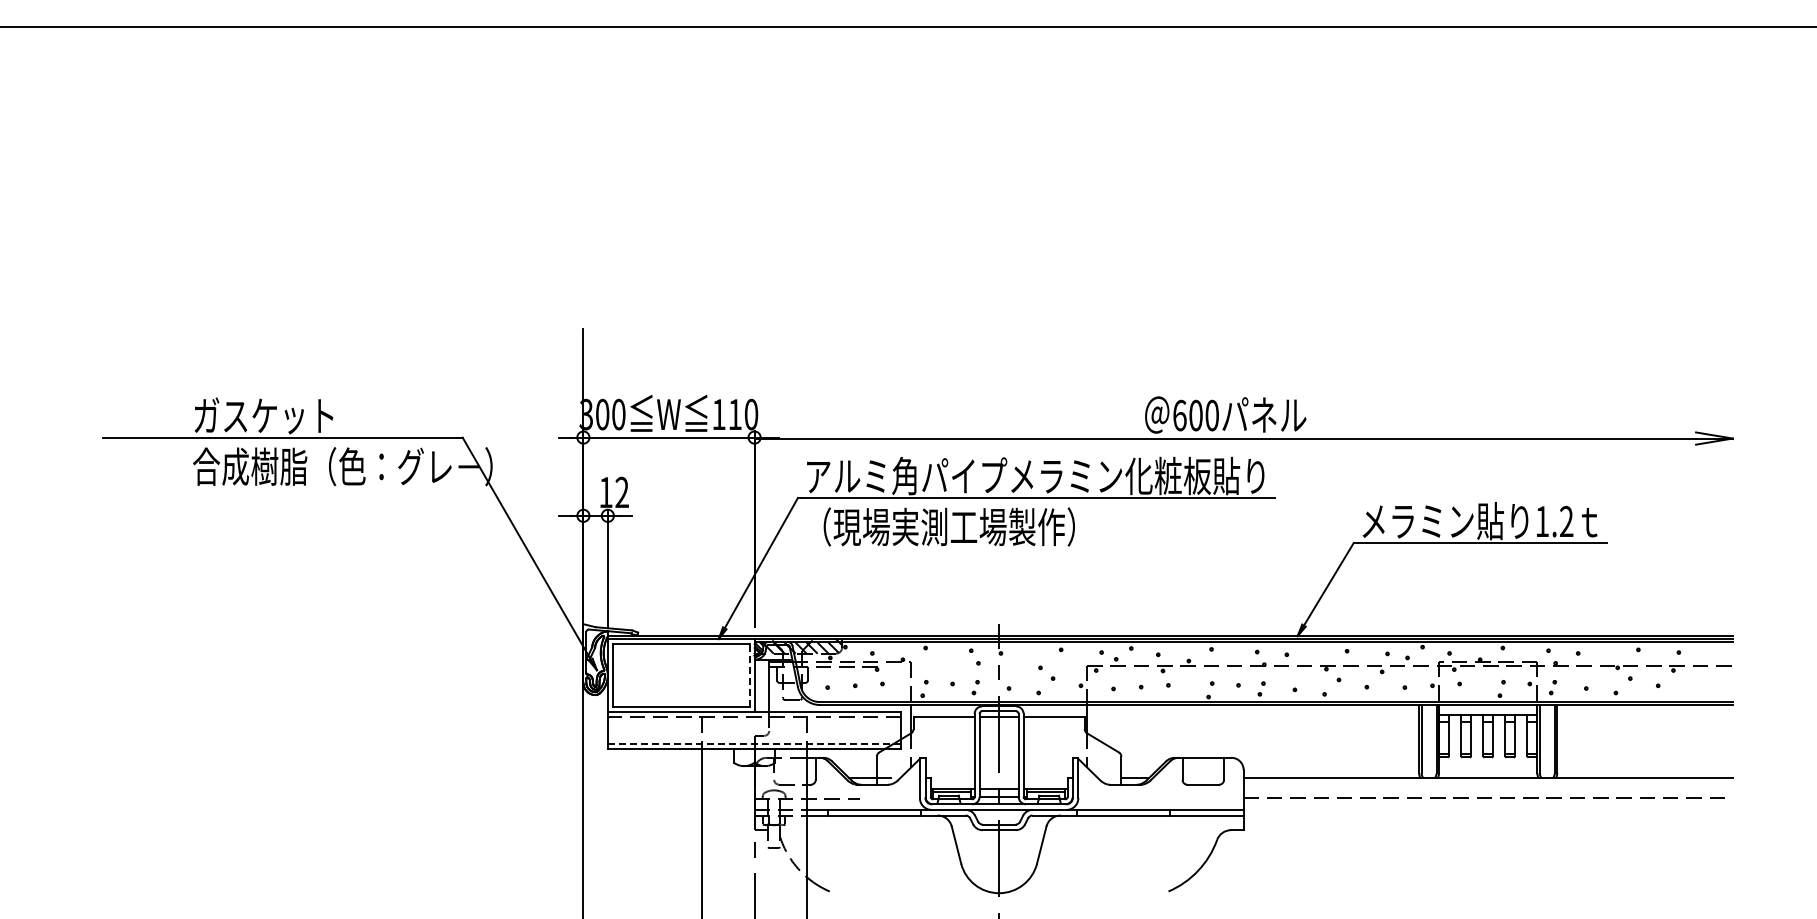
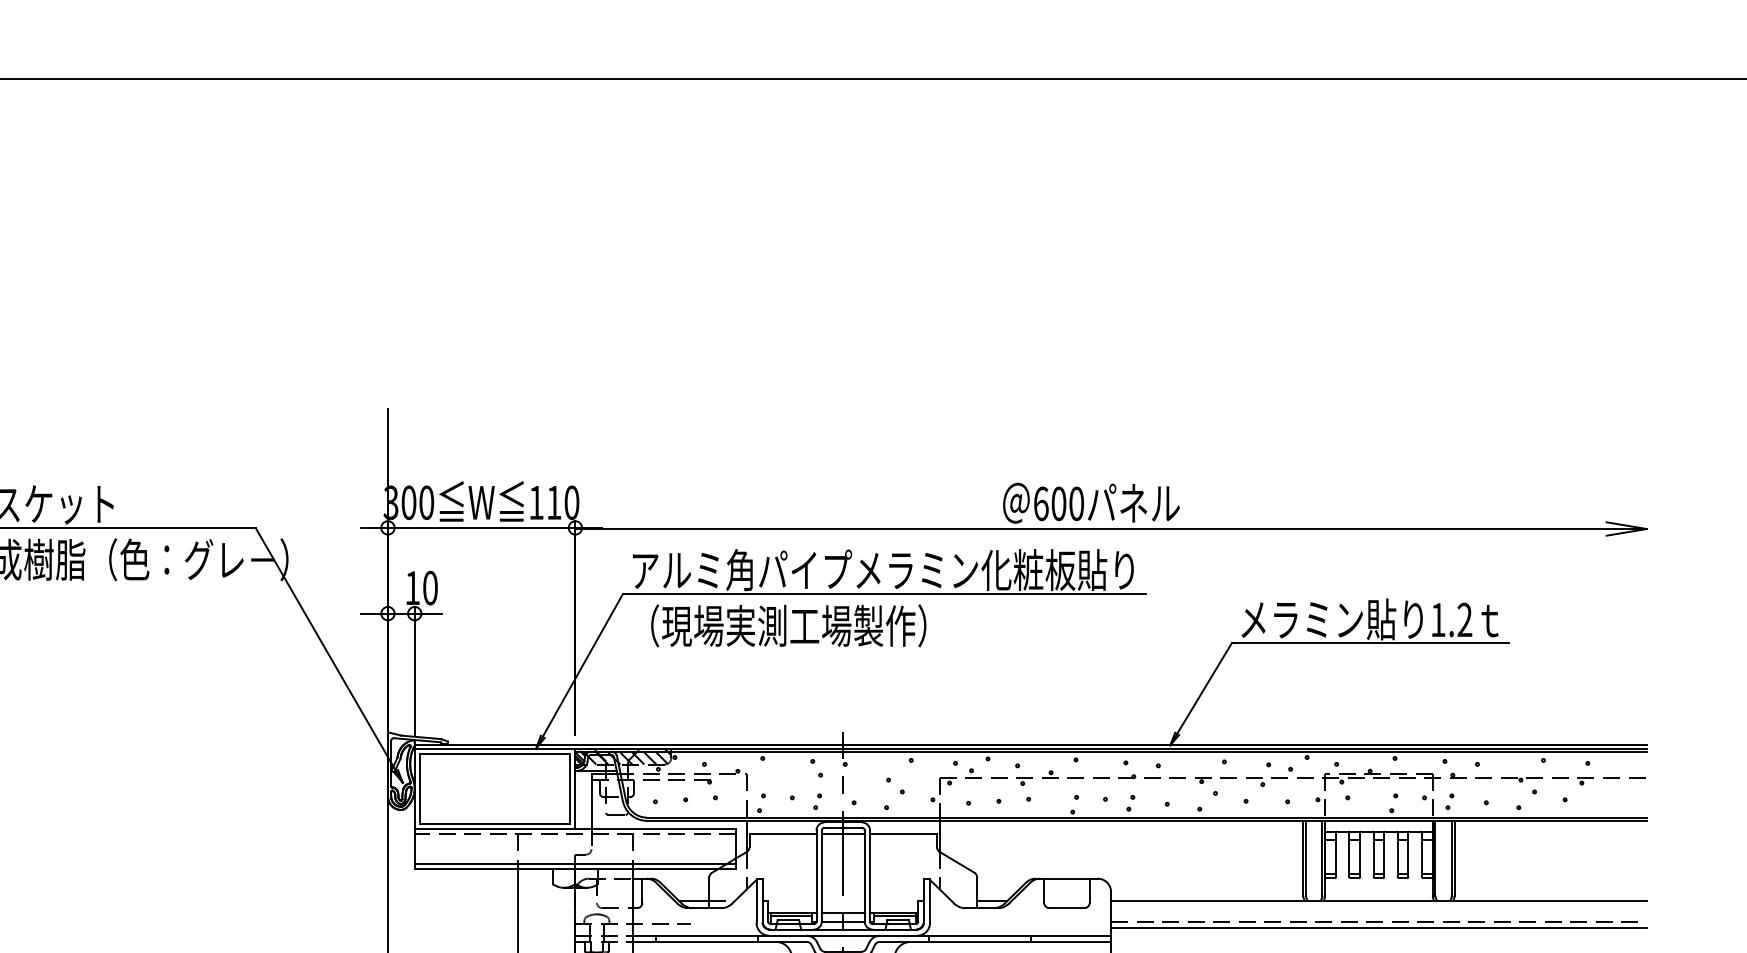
text: (621, 492) -> (429, 588), 12 -> 10
line: (749, 675) -> (569, 788), dashed -> solid
line: (754, 744) -> (575, 864), dashed -> solid
line: (1487, 802) -> (1378, 927), added

